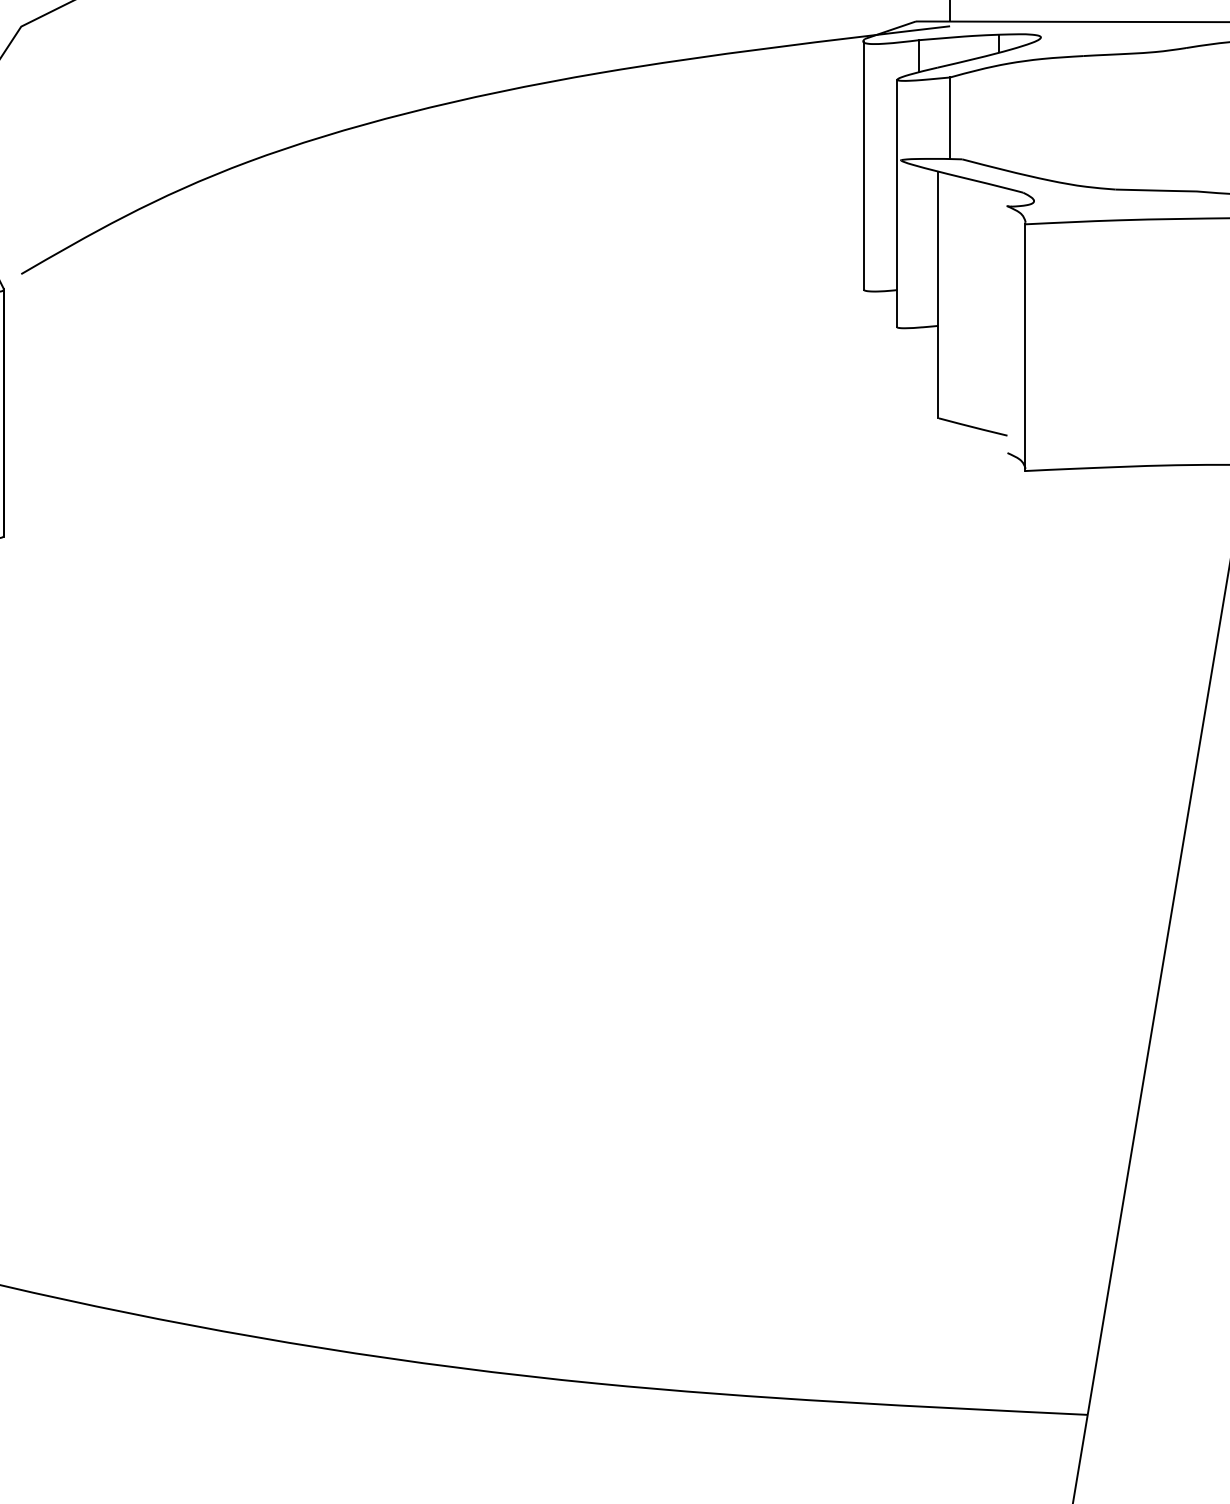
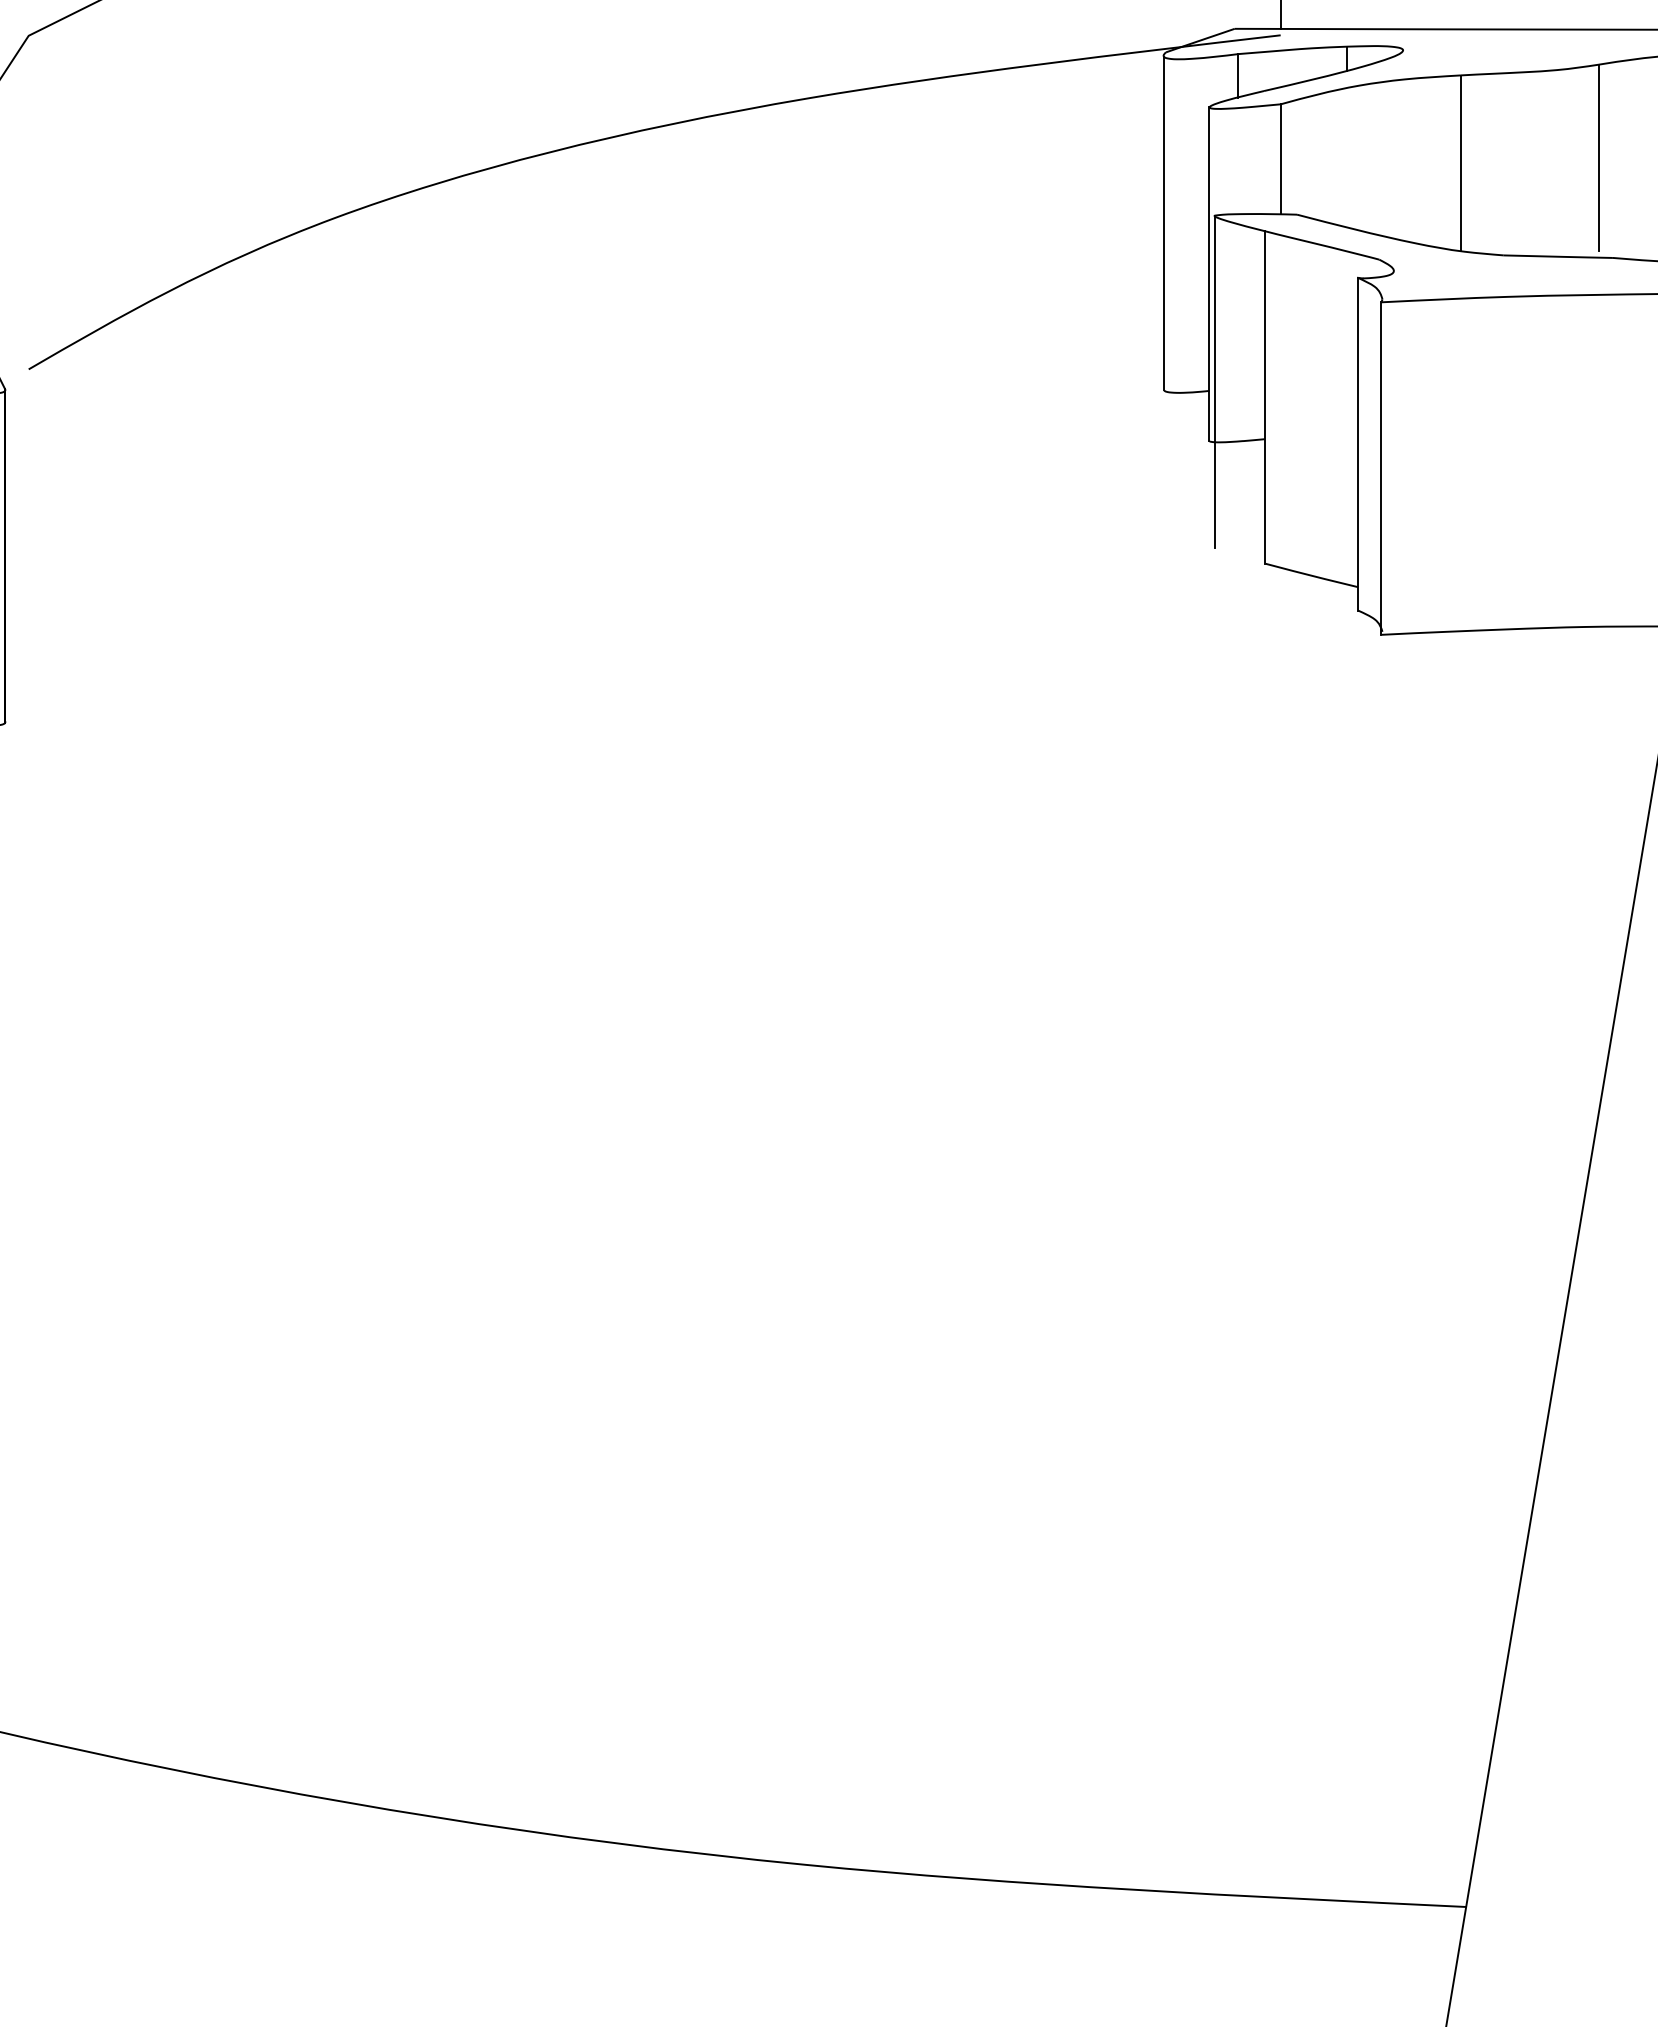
line: (1185, 116) -> (1598, 157), added
line: (1083, 121) -> (1460, 163), added
line: (901, 283) -> (1214, 381), added
line: (1007, 329) -> (1358, 443), added

